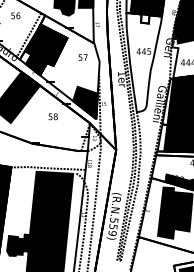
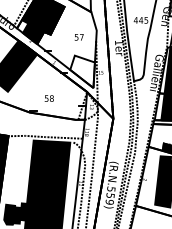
text: (82, 57) -> (78, 37), moved
fill: (85, 102) -> (82, 71), removed
text: (52, 116) -> (48, 98), moved

